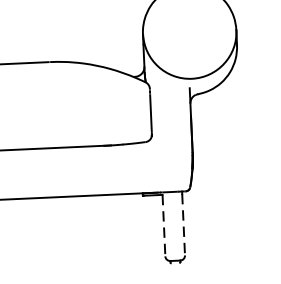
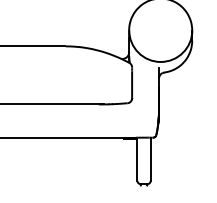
line: (183, 225) -> (150, 160), dashed -> solid
line: (164, 226) -> (137, 160), dashed -> solid

